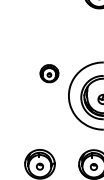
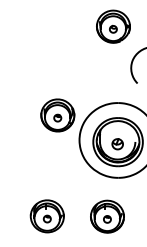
part: (49, 73) -> (57, 115), size x1.67

